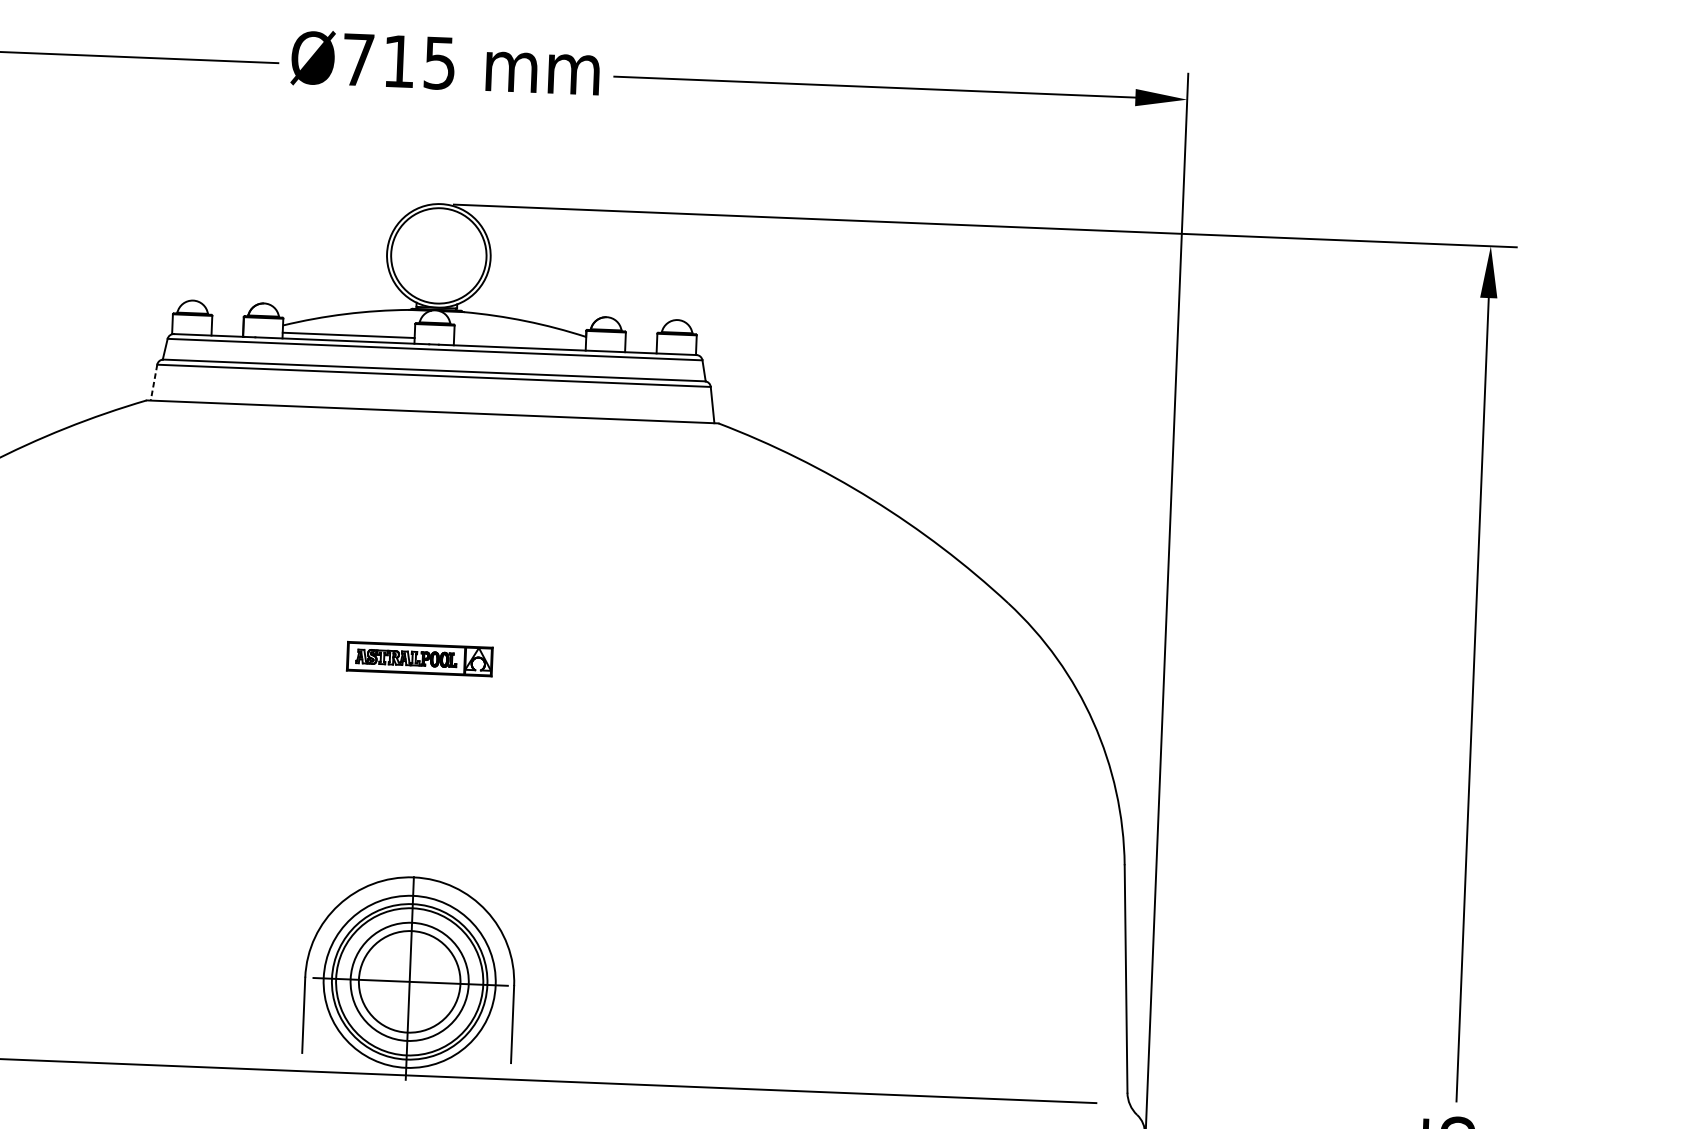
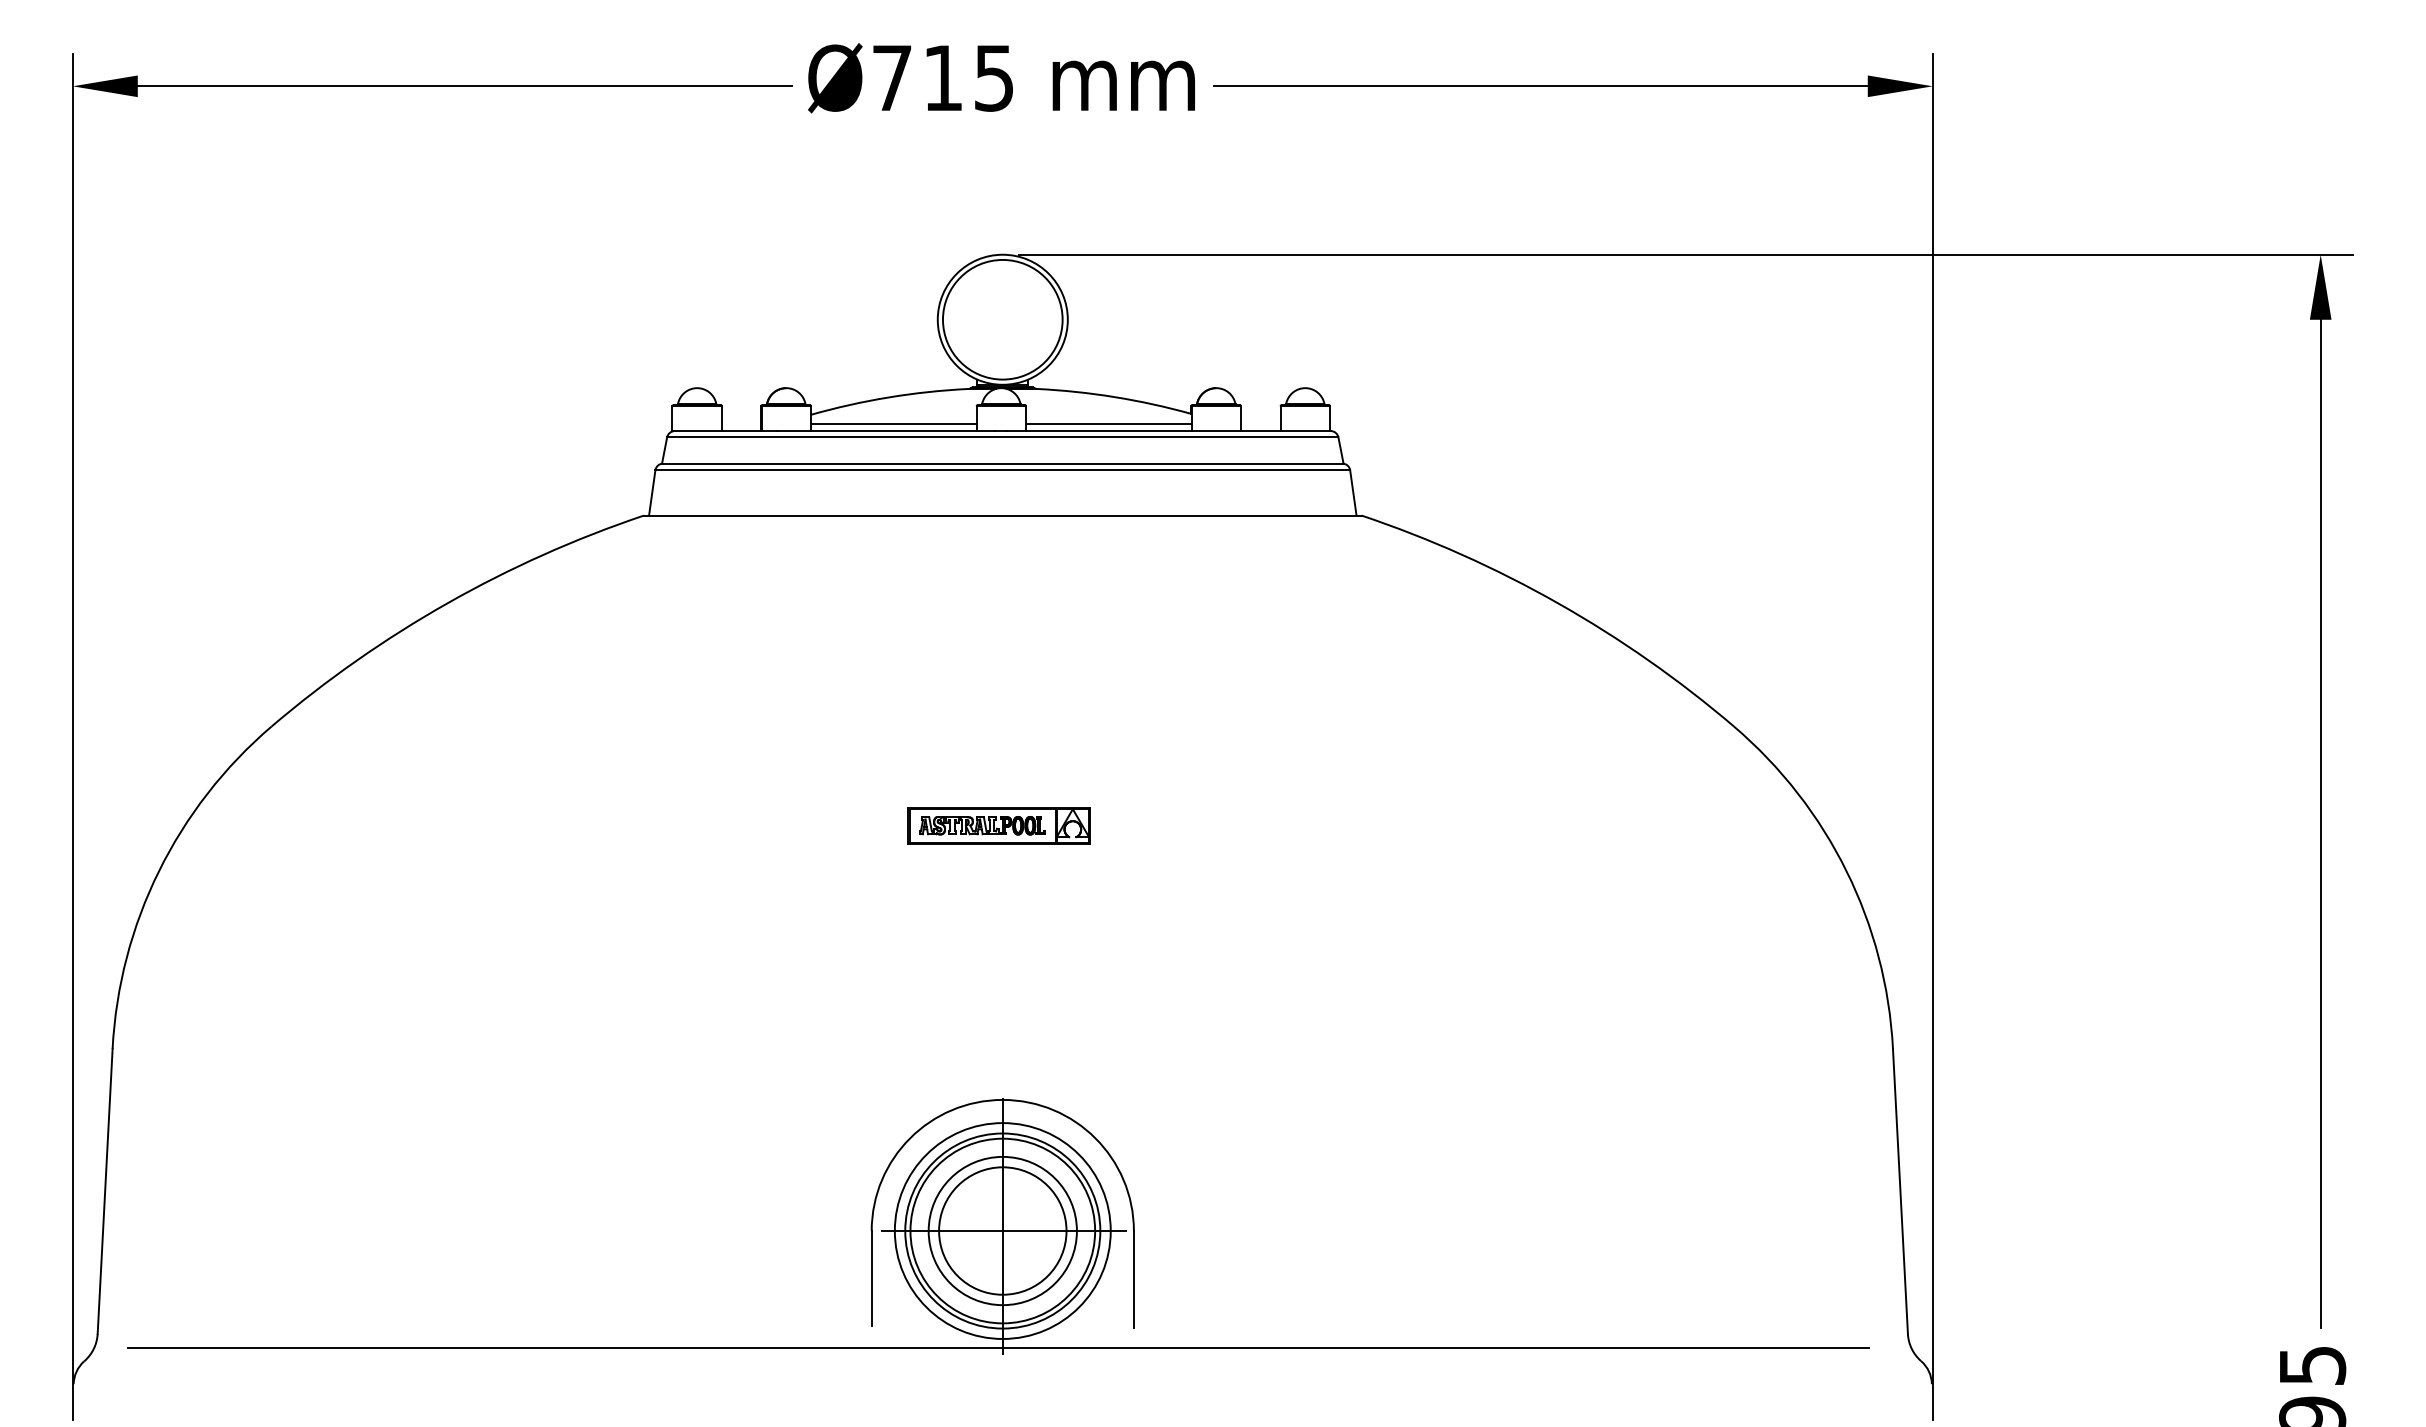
line: (519, 341) -> (1108, 423), added
line: (154, 382) -> (652, 492), dashed -> solid

